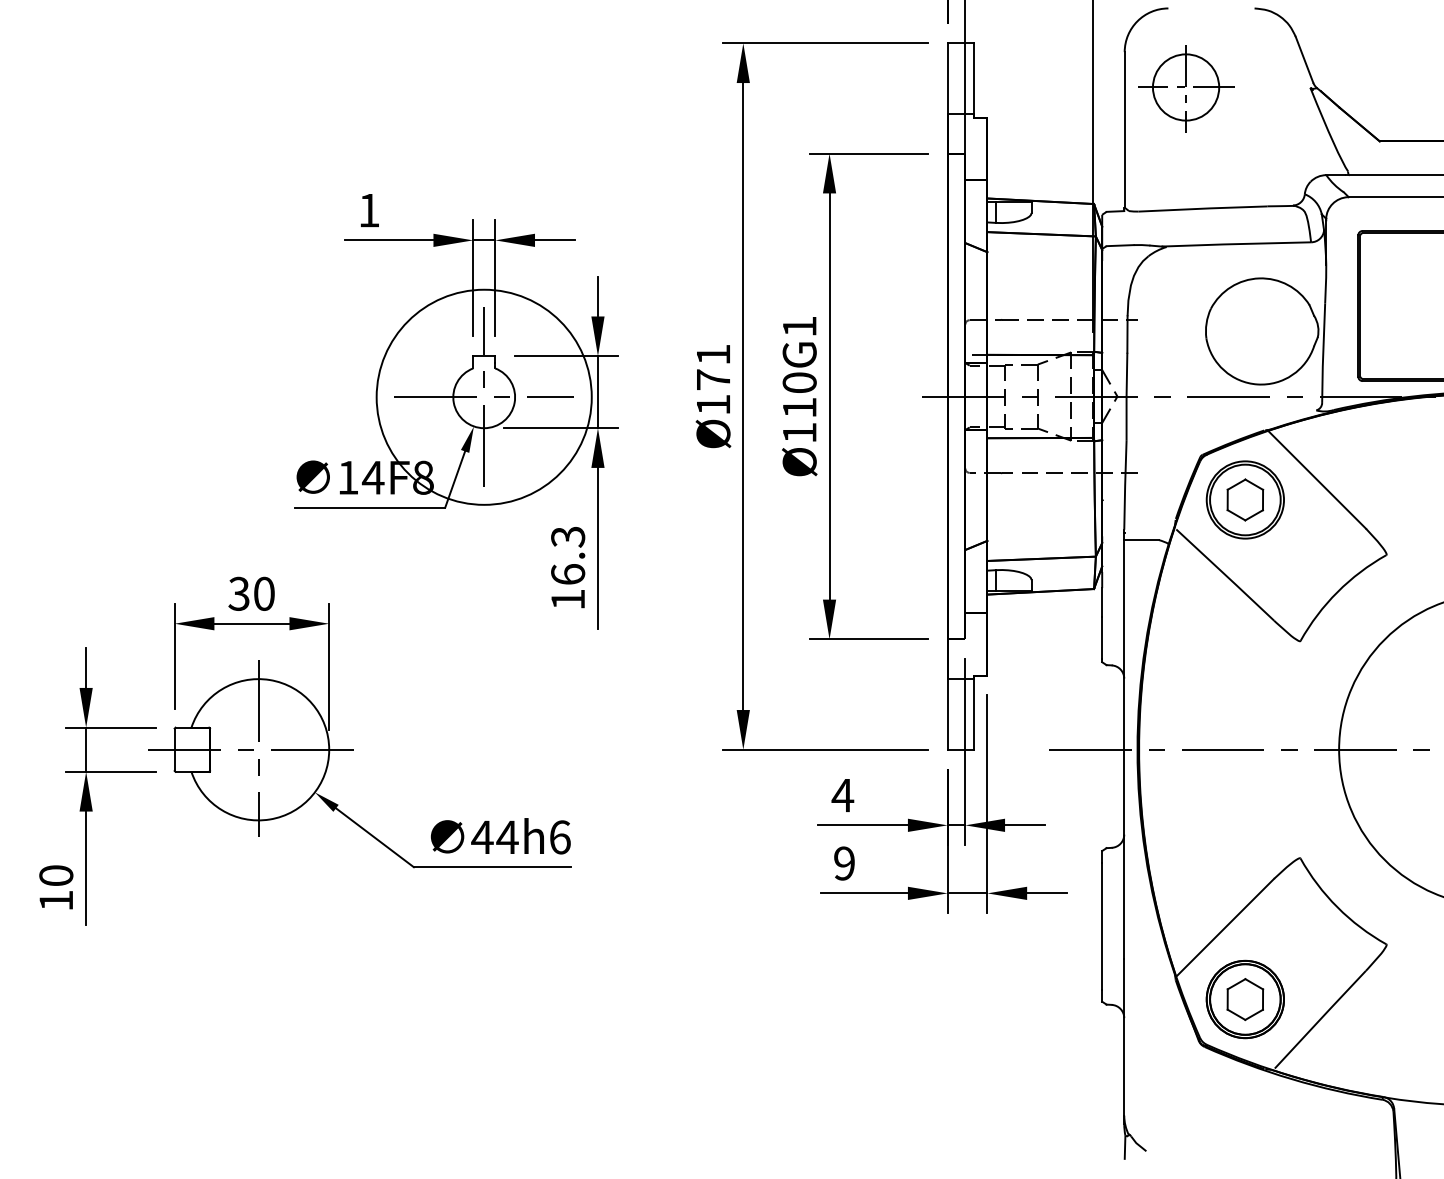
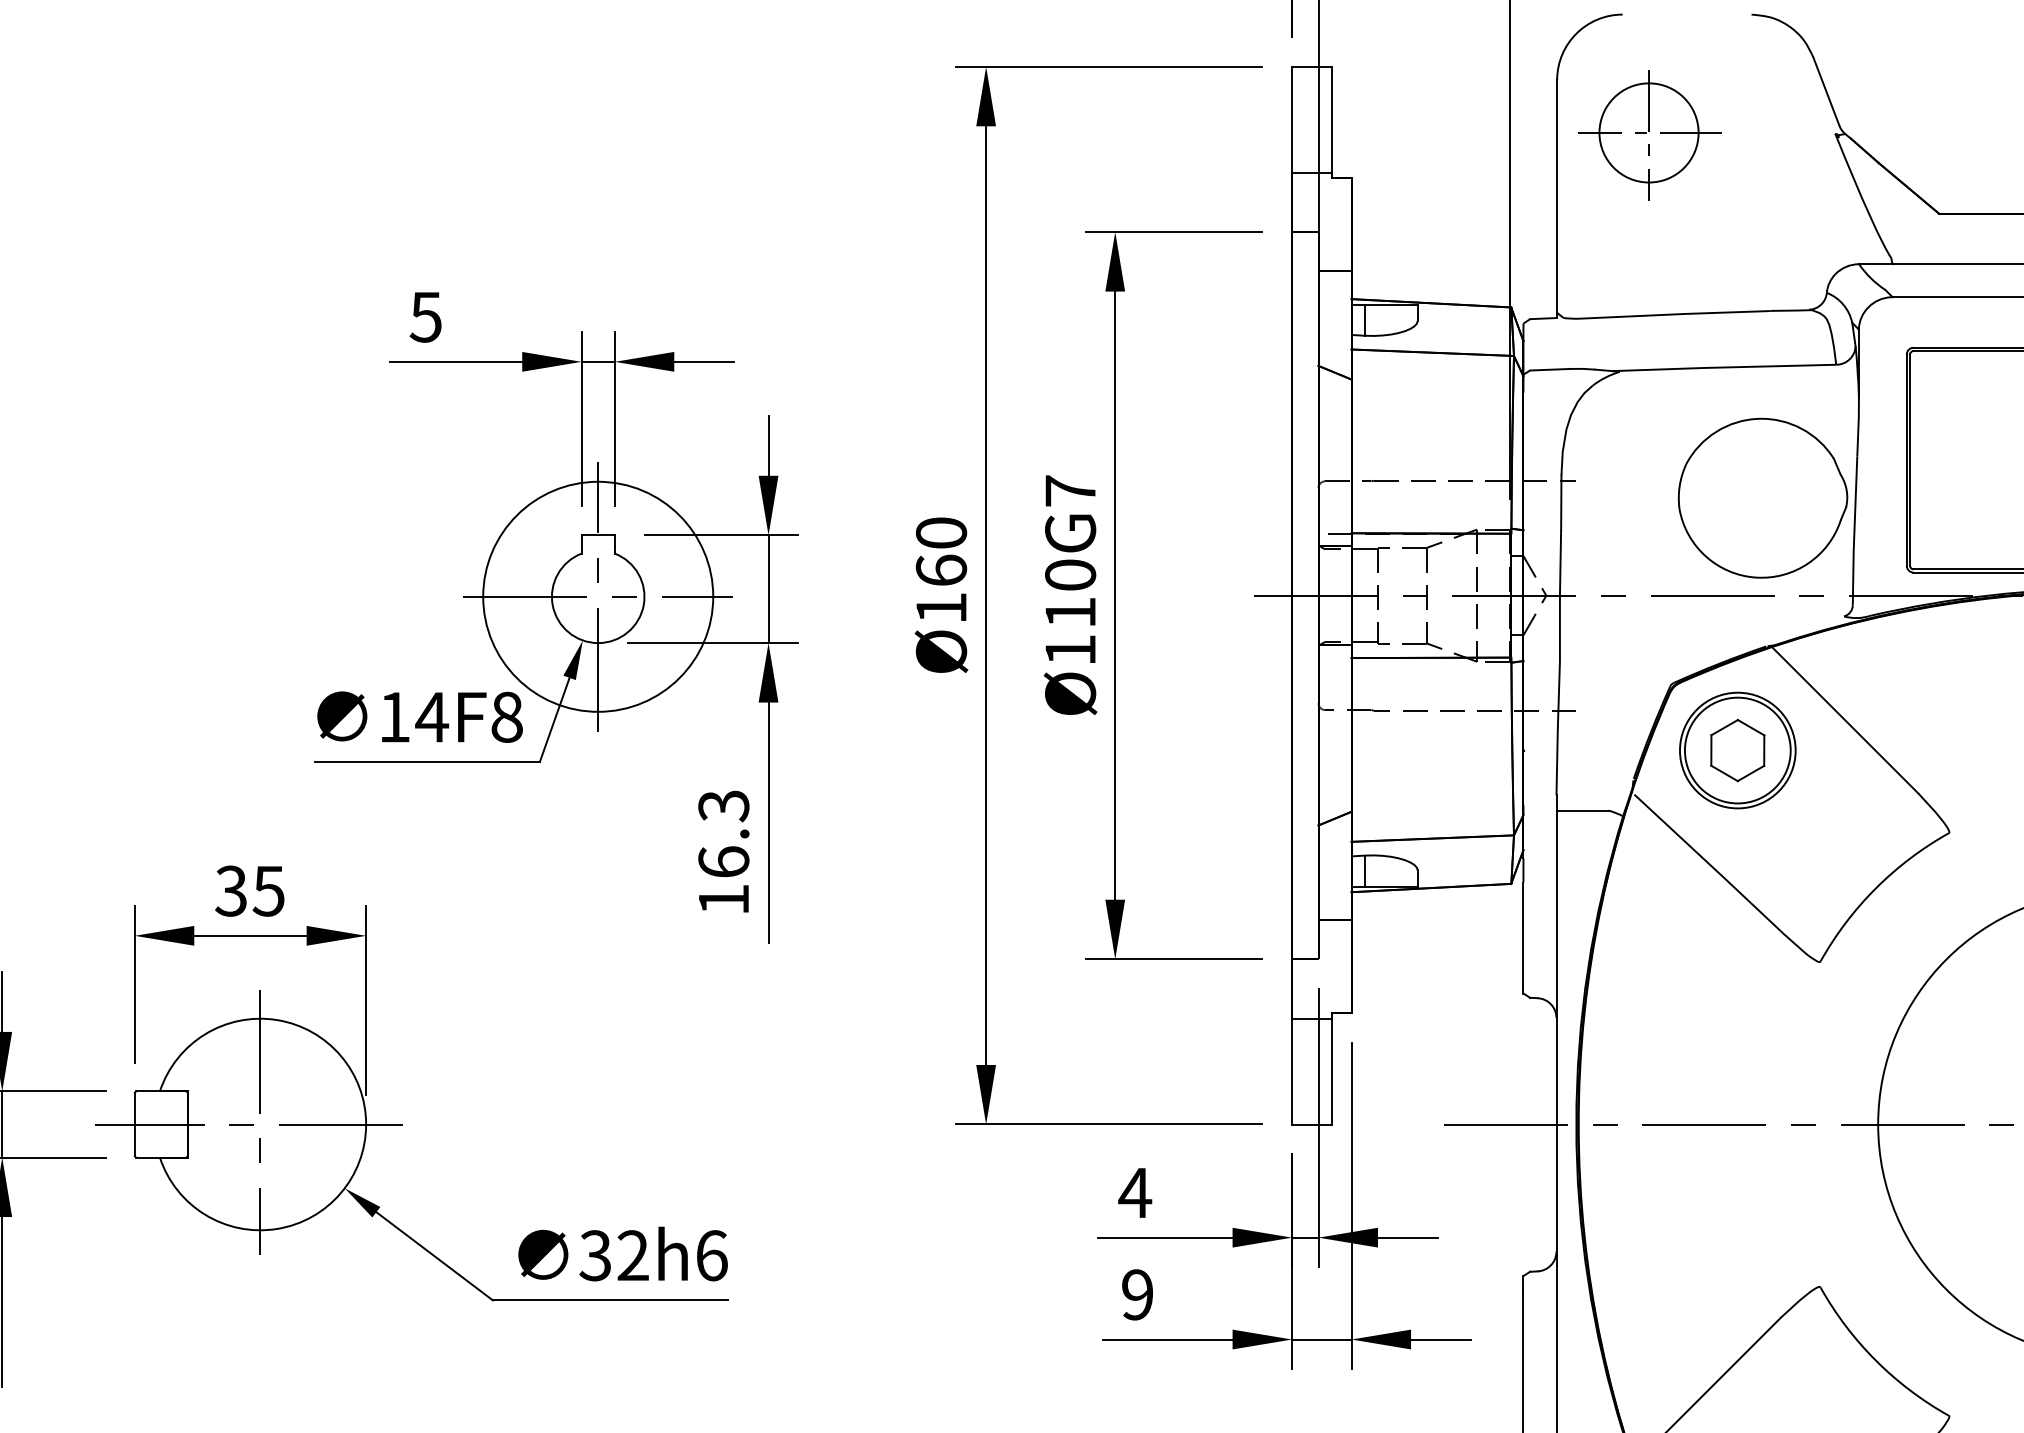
text: (368, 210) -> (424, 317), 1 -> 5
text: (799, 326) -> (1070, 490), Ø110G1 -> Ø110G7
text: (713, 367) -> (941, 552), Ø171 -> Ø160
circle: (484, 397) -> (598, 597), size x0.71
text: (263, 593) -> (267, 890), 30 -> 35
text: (494, 837) -> (613, 1255), 44h6 -> 32h6

